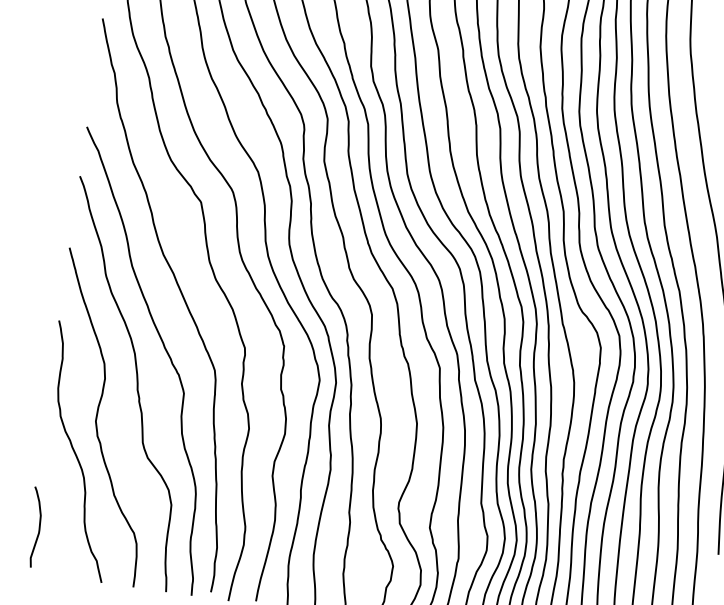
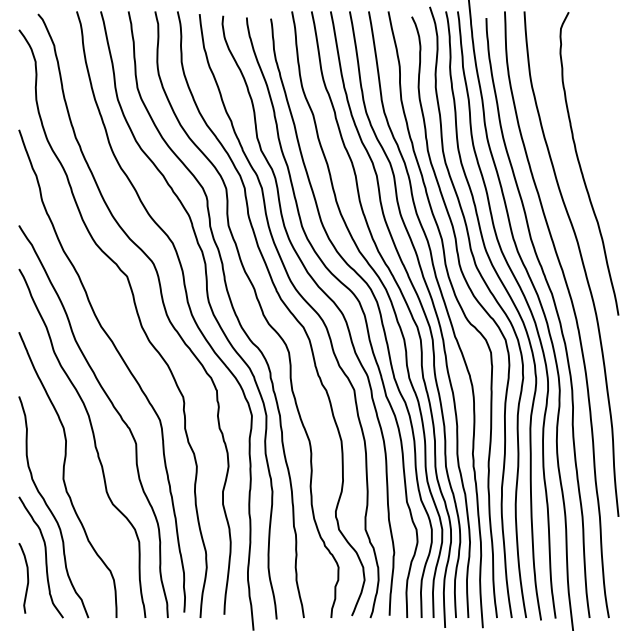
curve: (62, 507) -> (45, 557), added

